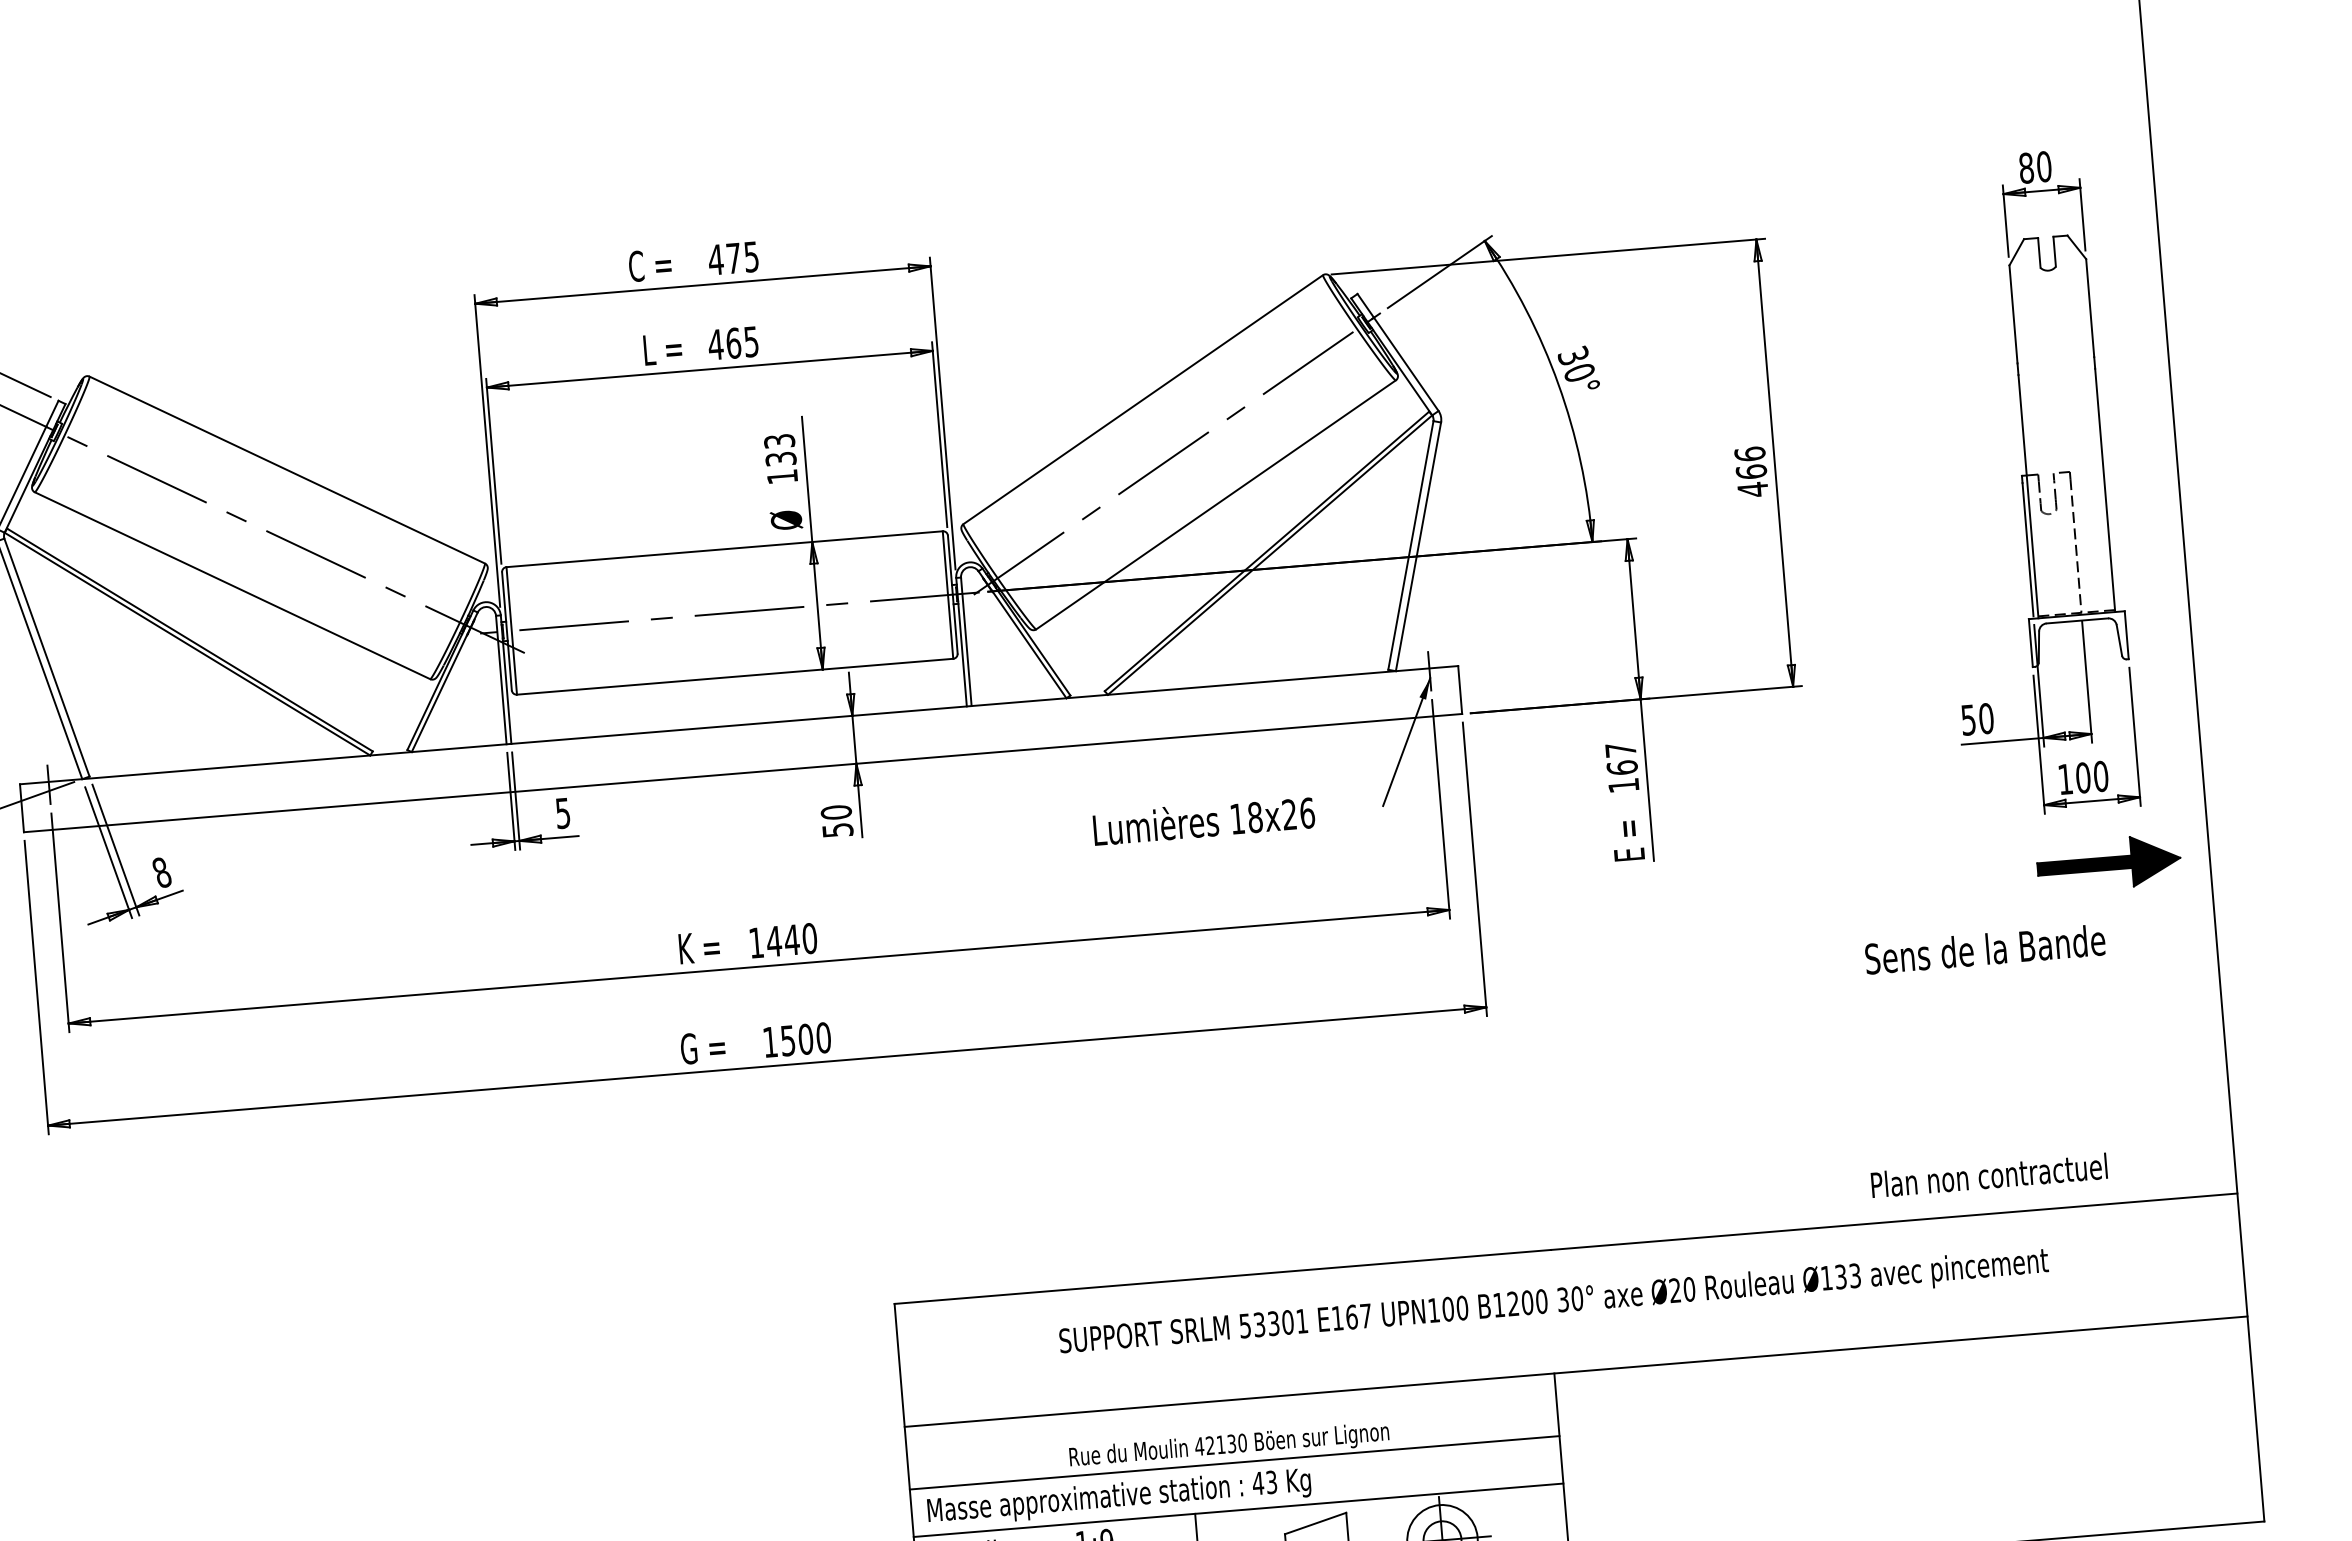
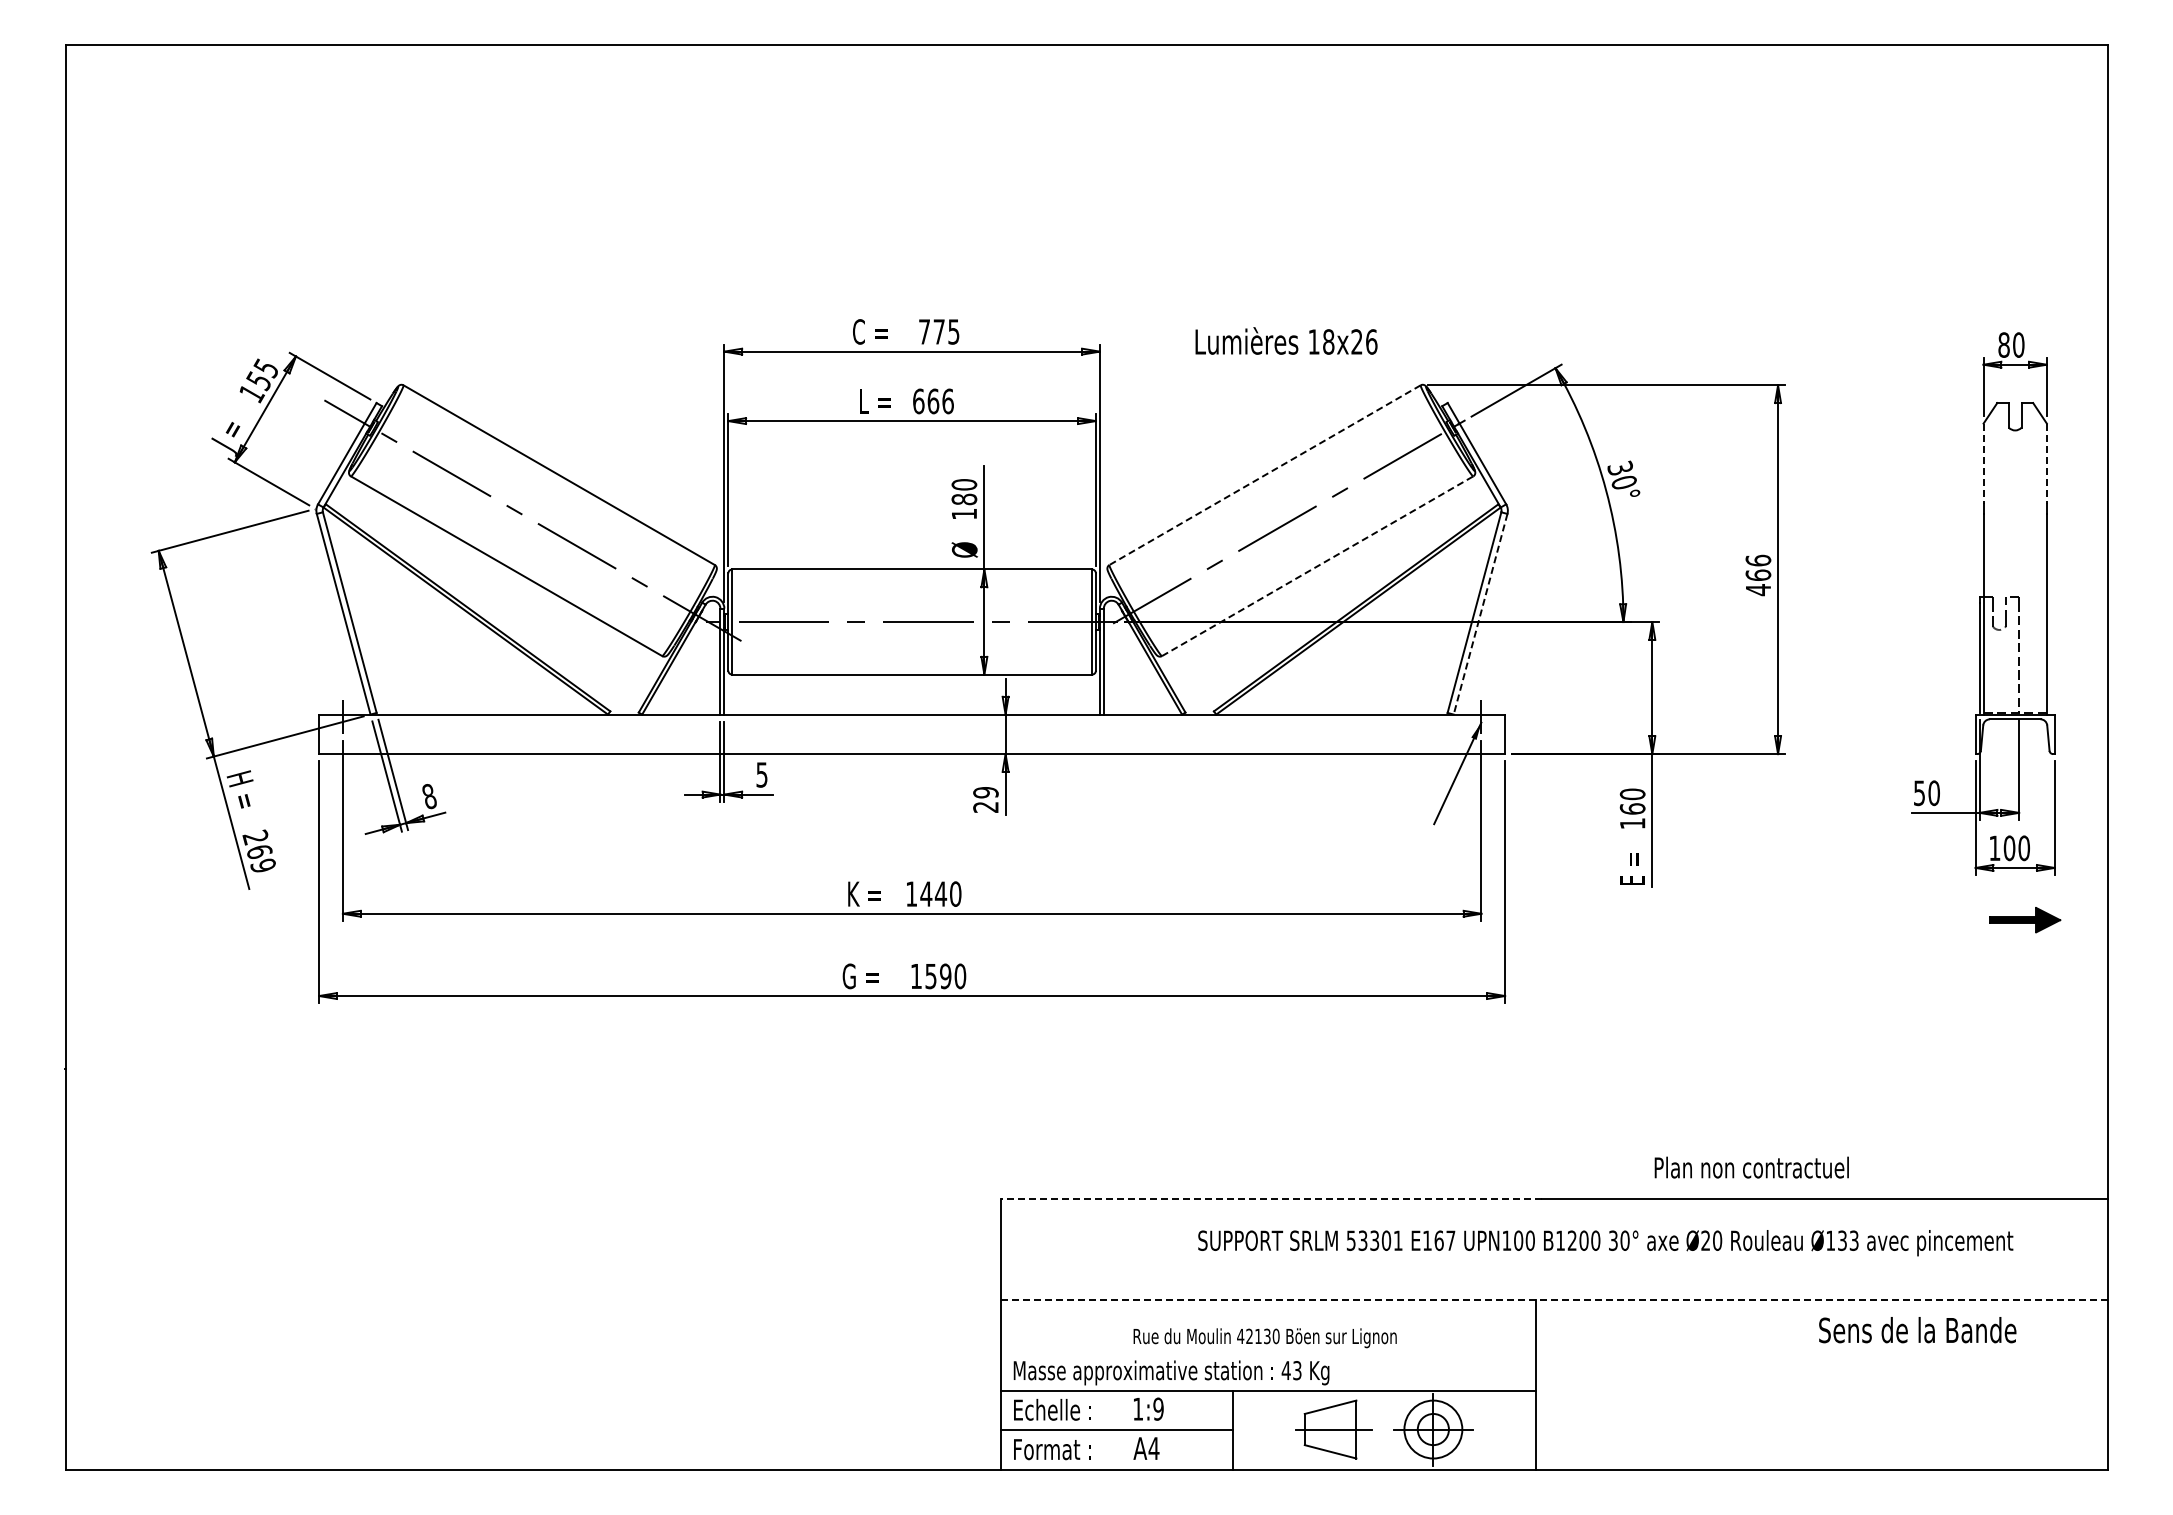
text: (715, 259) -> (924, 331), 475 -> 775
line: (2089, 308) -> (2046, 464), solid -> dashed
line: (2013, 315) -> (1983, 464), solid -> dashed
text: (732, 343) -> (932, 401), 465 -> 666
line: (1143, 400) -> (1265, 475), solid -> dashed
text: (780, 450) -> (964, 492), 133 -> 180
line: (1215, 505) -> (1317, 566), solid -> dashed
line: (1418, 547) -> (1480, 614), solid -> dashed
text: (1620, 750) -> (1632, 794), 167 -> 160
text: (1203, 819) -> (1286, 340), moved
text: (836, 820) -> (985, 799), 50 -> 29
part: (2108, 862) -> (2024, 919), size x0.6
text: (1985, 949) -> (1917, 1330), moved
text: (805, 1039) -> (945, 976), 1500 -> 1590
text: (1988, 1175) -> (1751, 1167), moved
line: (1223, 1277) -> (1271, 1199), solid -> dashed
text: (1553, 1303) -> (1605, 1243), moved
line: (1576, 1371) -> (1554, 1300), solid -> dashed
line: (1234, 1463) -> (1268, 1352), removed

